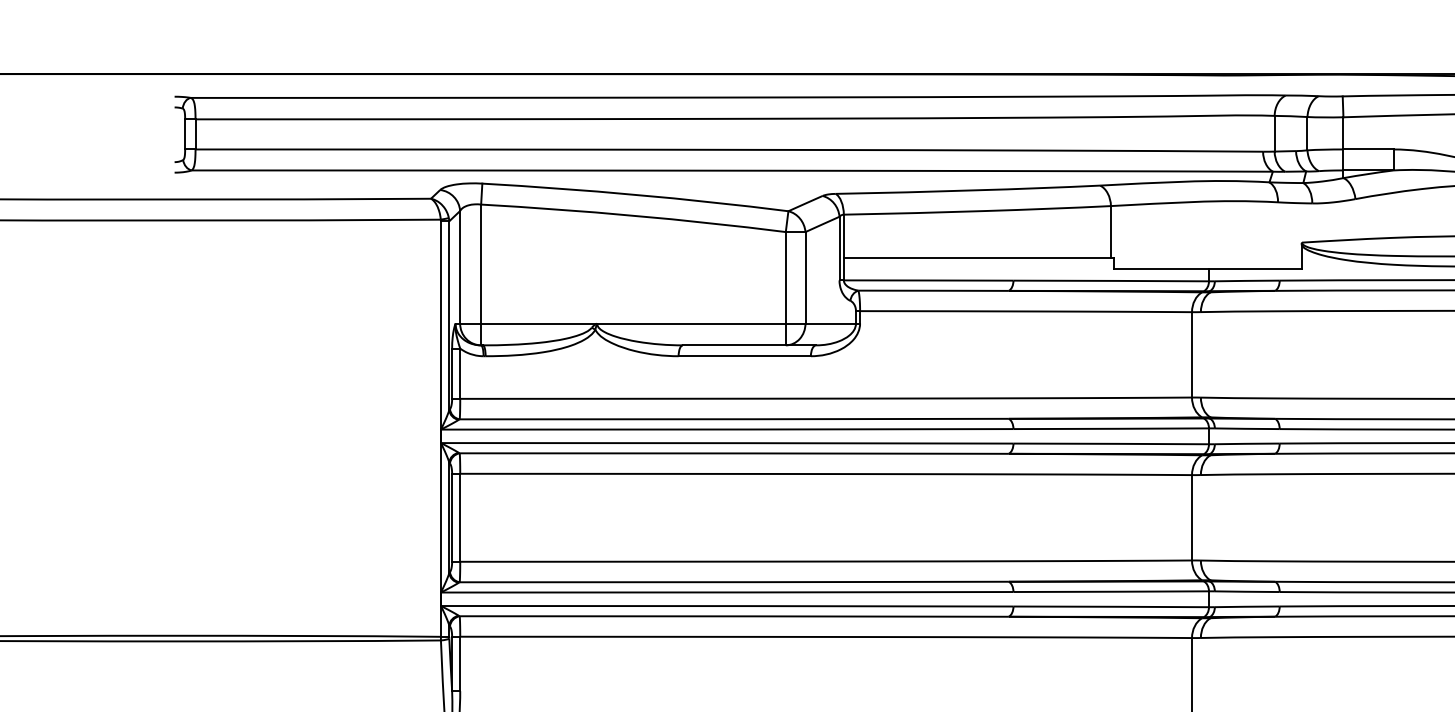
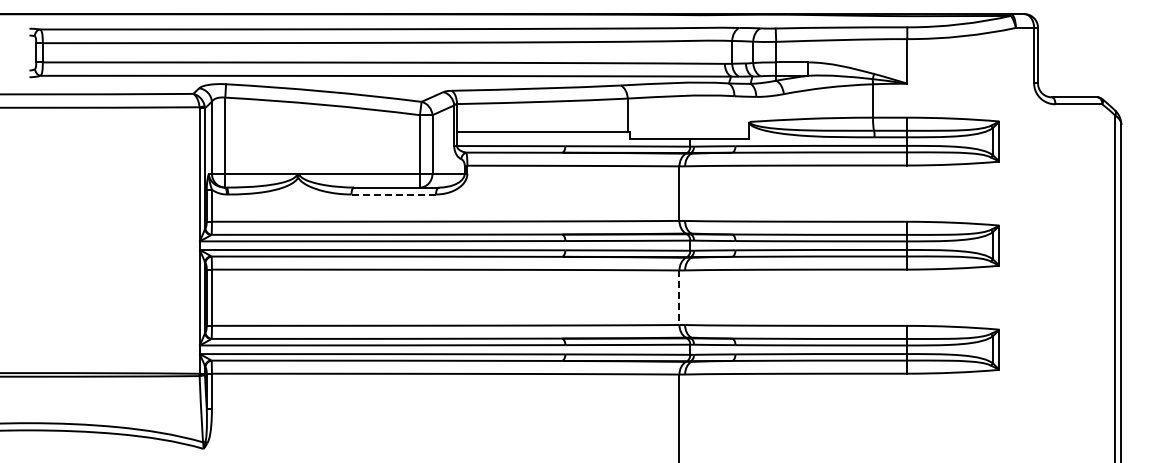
line: (744, 356) -> (393, 194), solid -> dashed
line: (1192, 518) -> (679, 298), solid -> dashed

